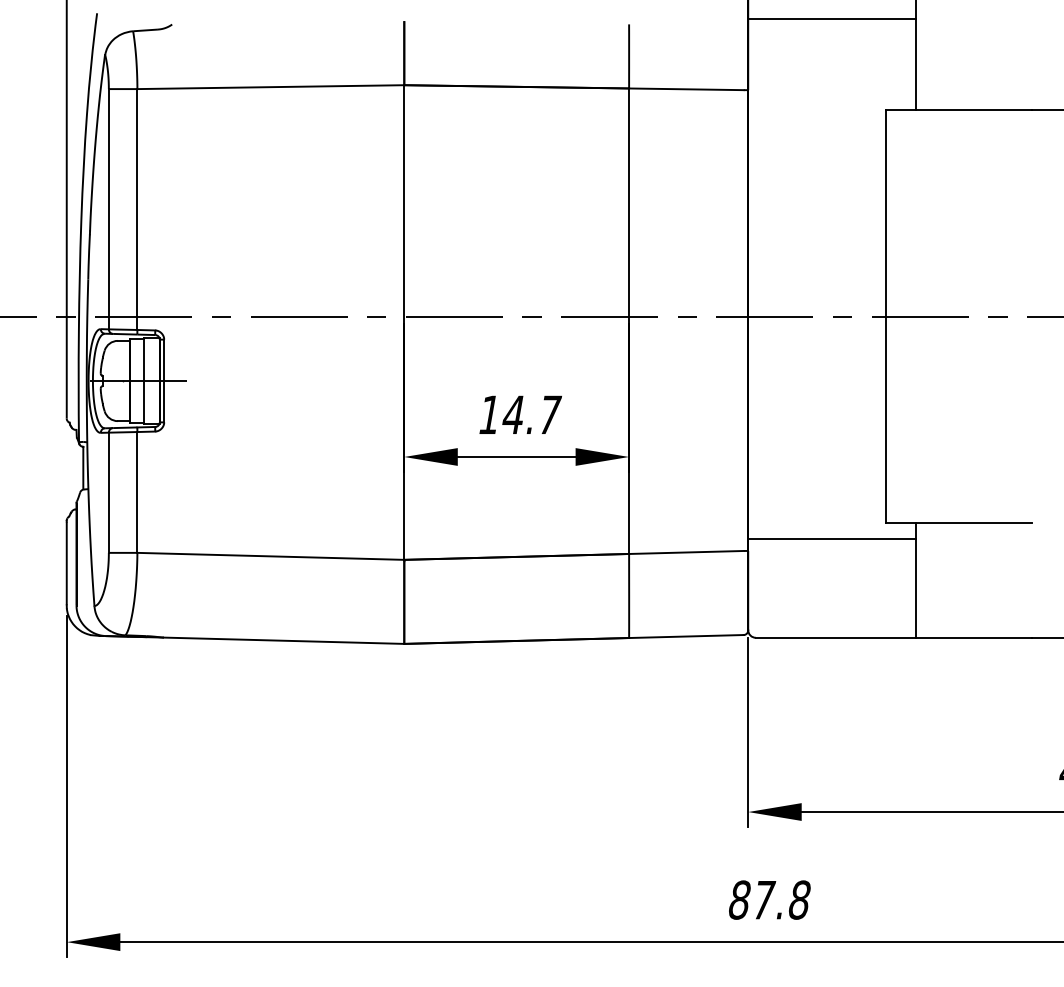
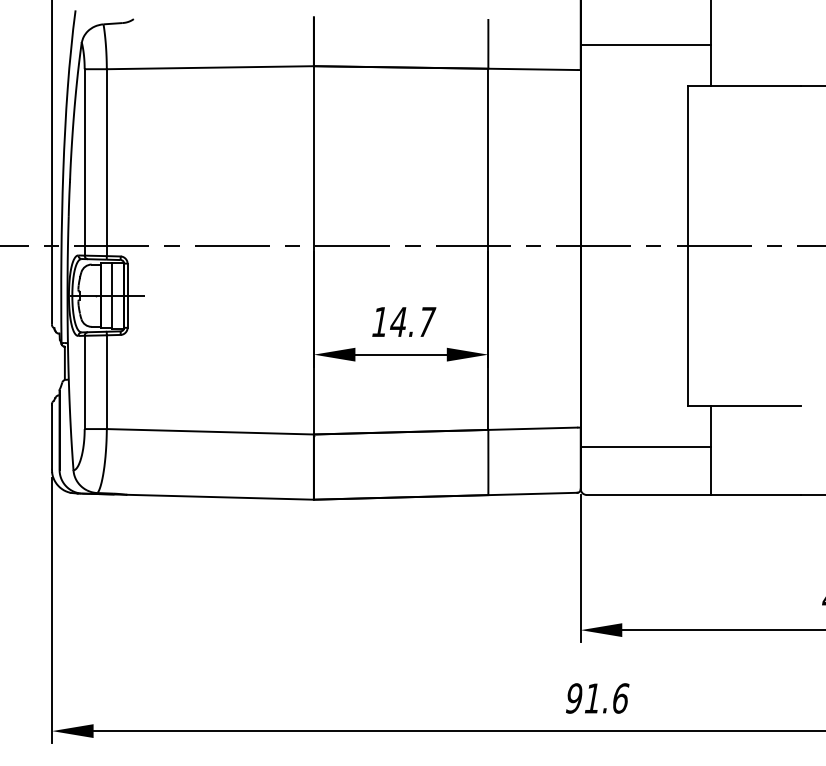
line: (832, 18) -> (646, 44), moved
line: (832, 538) -> (646, 446), moved
text: (769, 899) -> (597, 698), 87.8 -> 91.6

